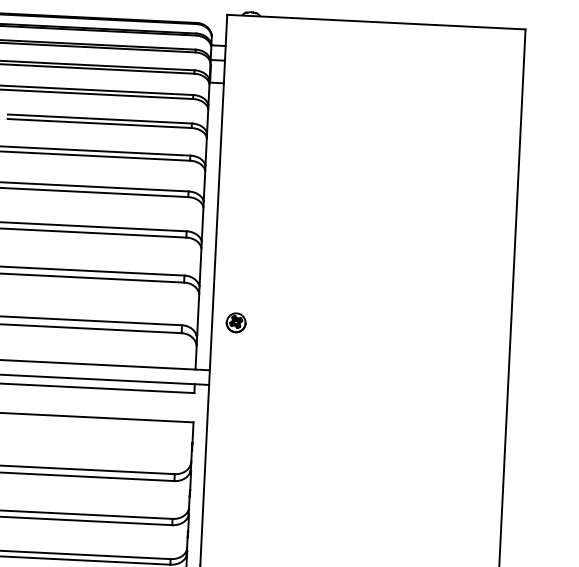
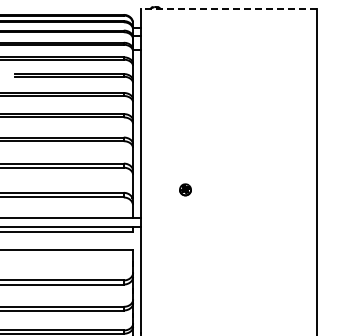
line: (376, 22) -> (229, 9), solid -> dashed
part: (236, 322) -> (185, 189), moved

